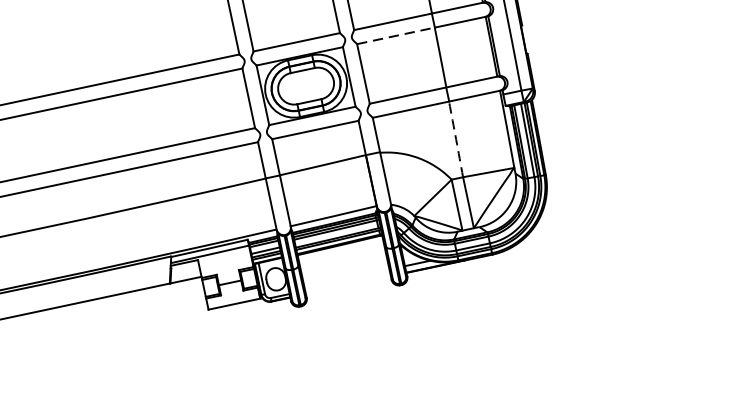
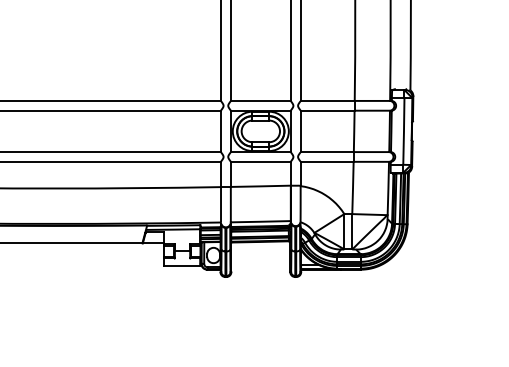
line: (395, 35) -> (327, 110), dashed -> solid
arc: (456, 138) -> (353, 187), dashed -> solid

